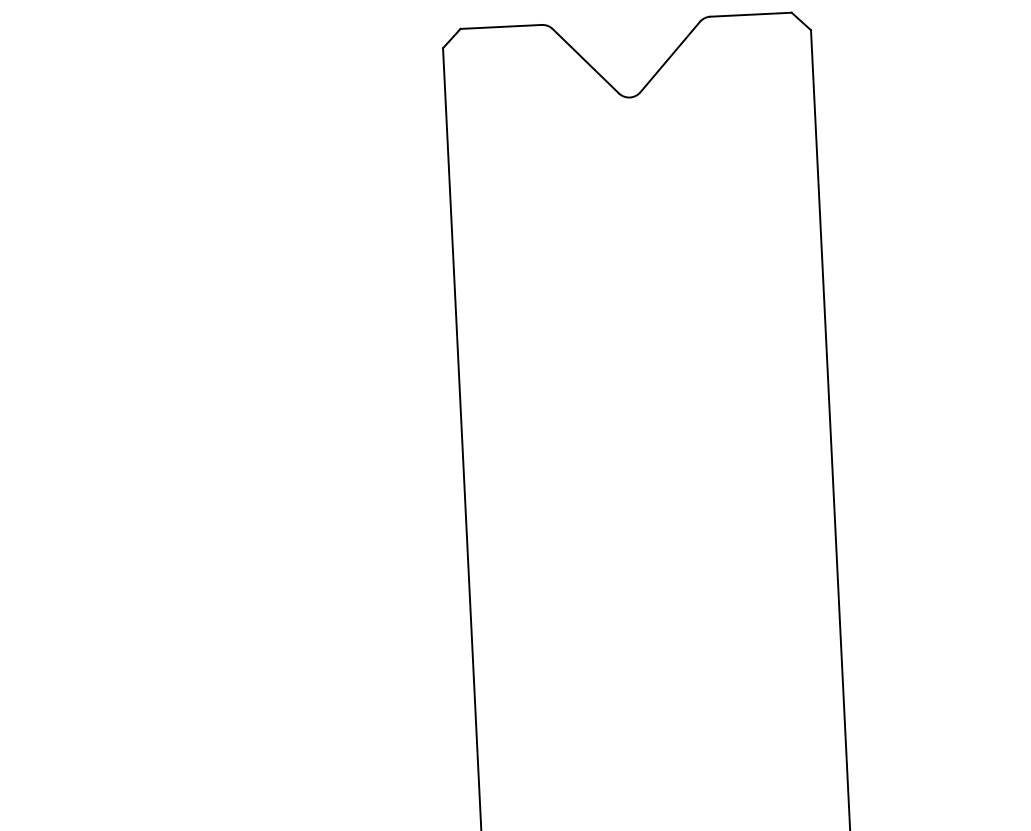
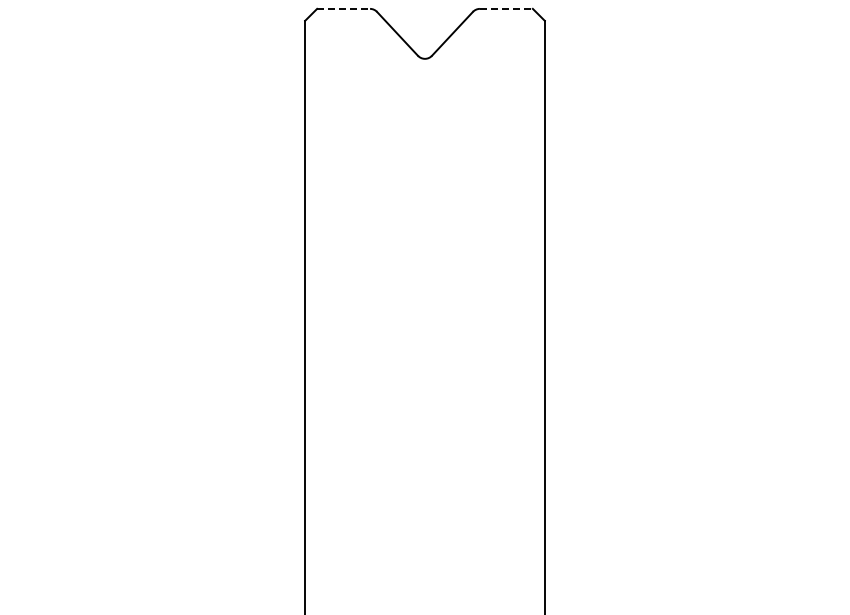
line: (751, 14) -> (506, 8), solid -> dashed
line: (502, 26) -> (344, 8), solid -> dashed

